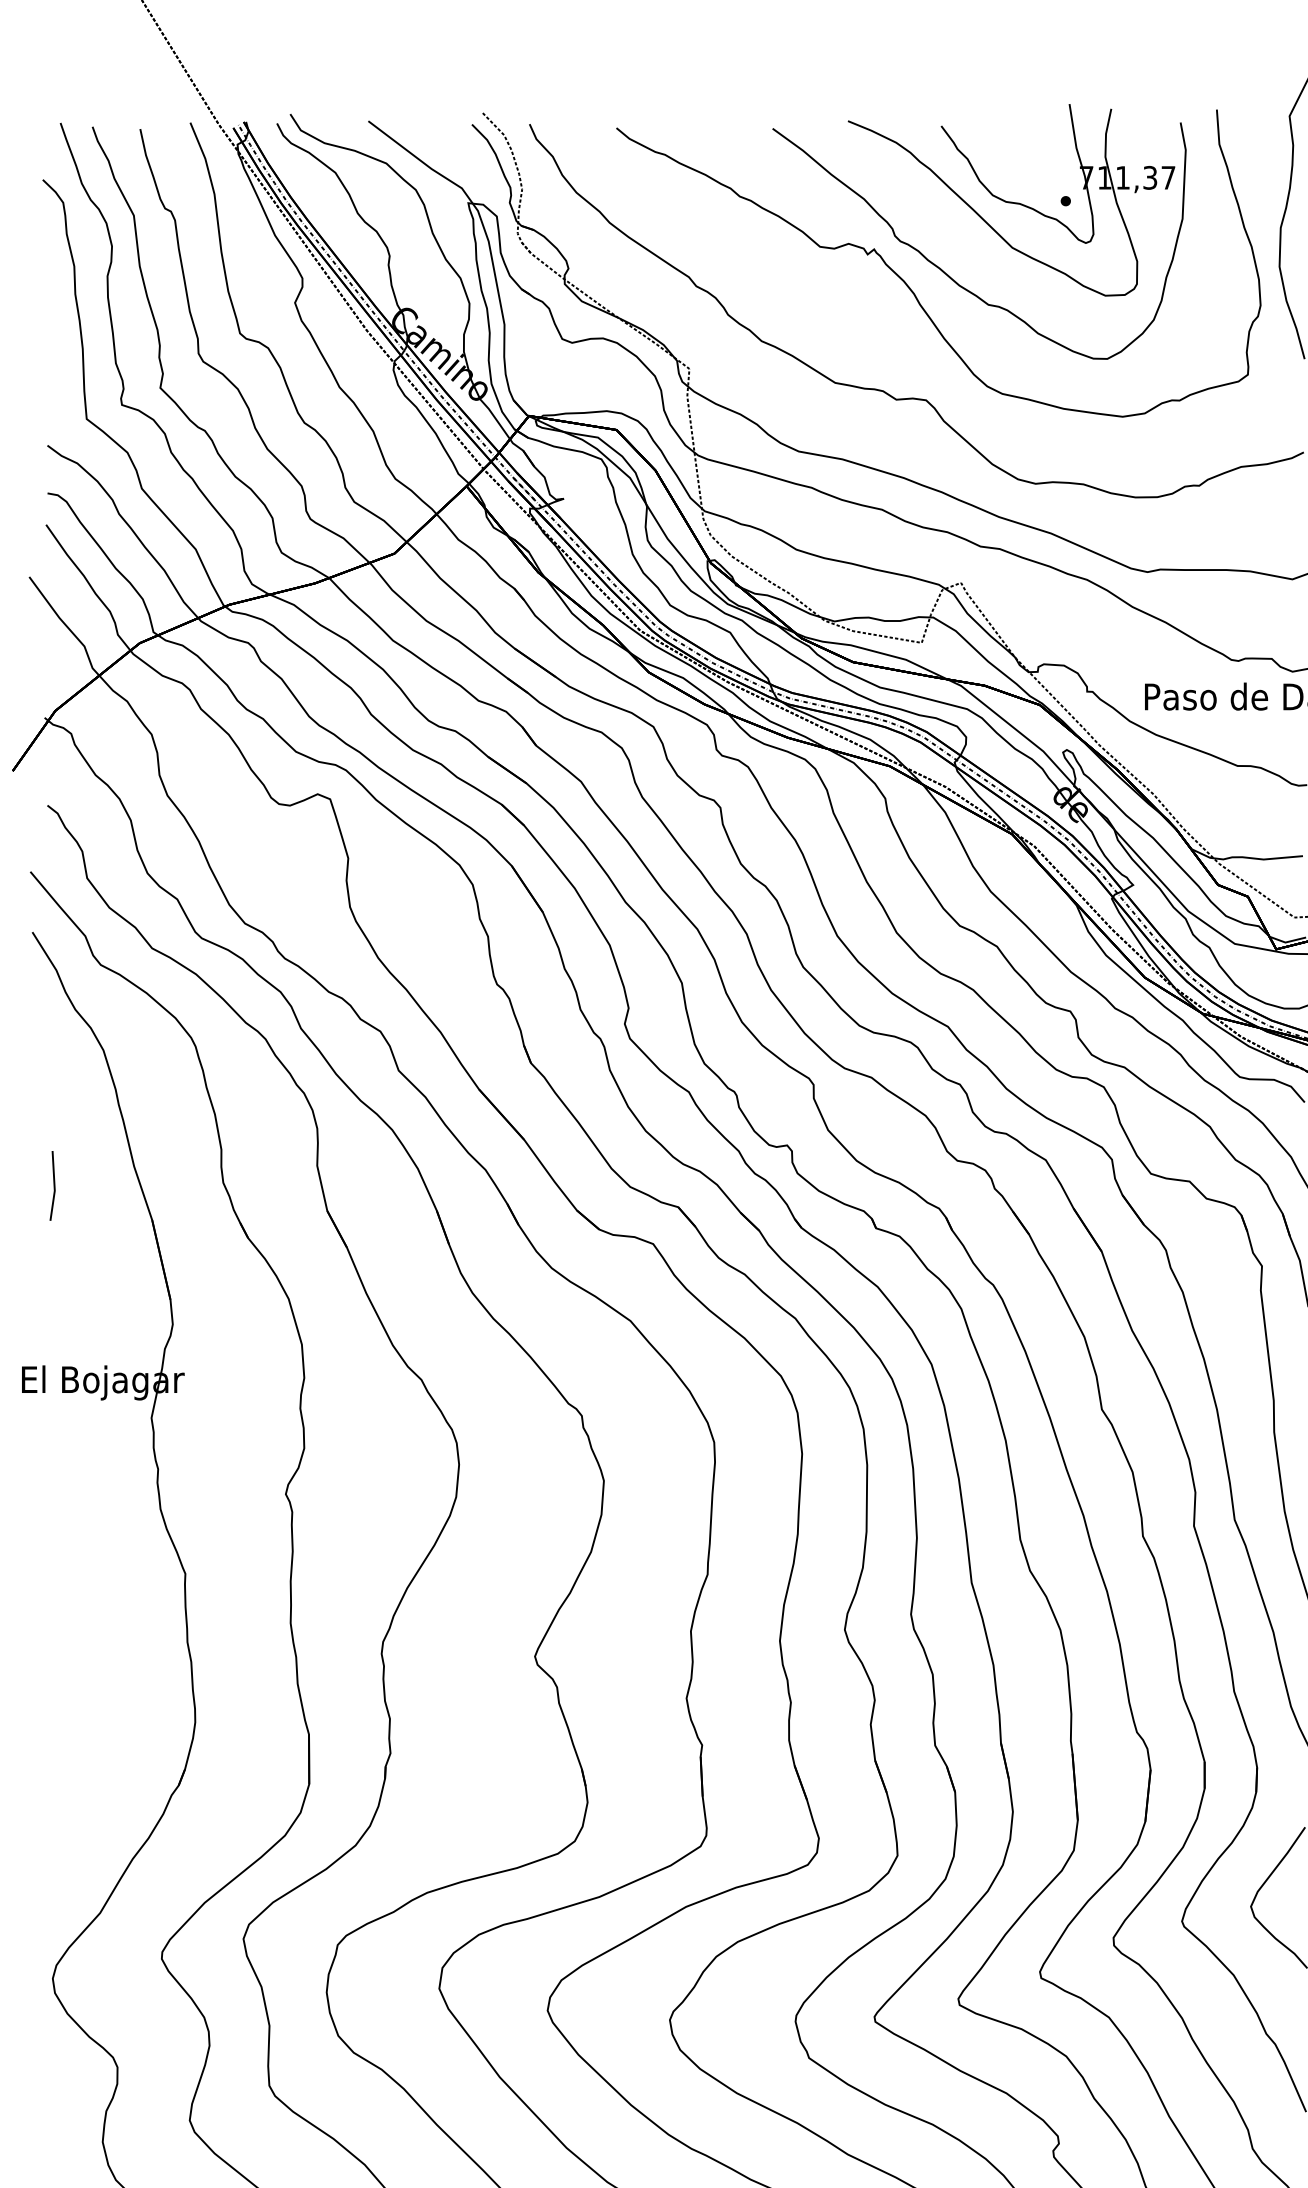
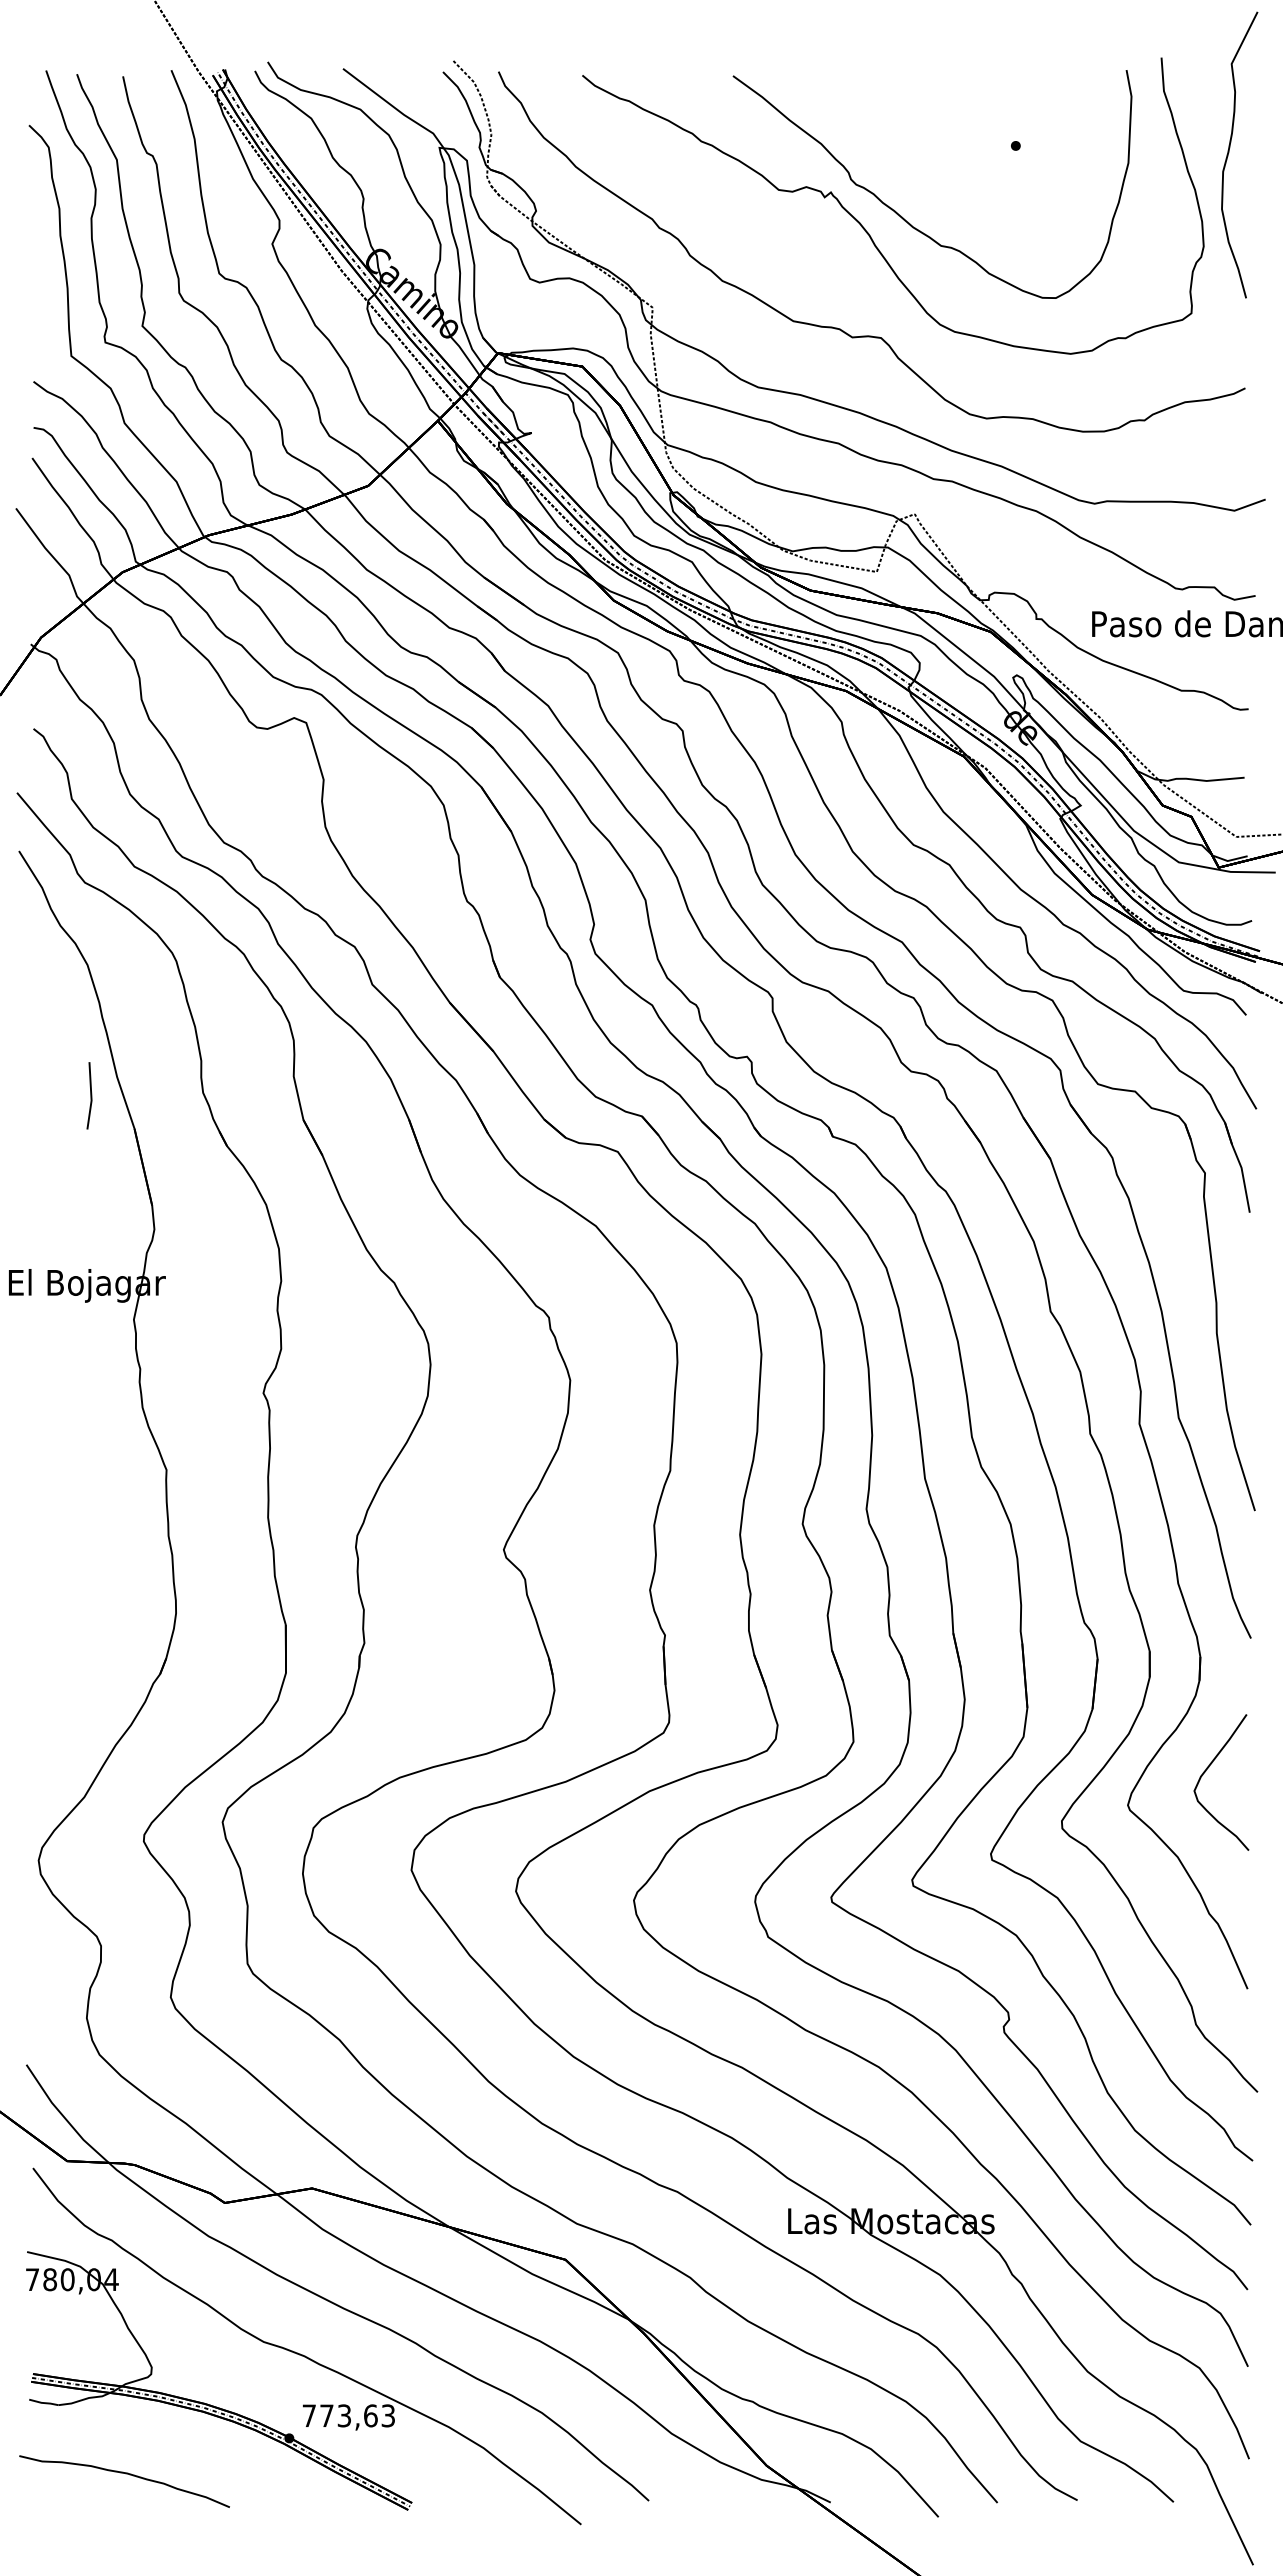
part: (1011, 199) -> (963, 144), removed
line: (53, 1185) -> (90, 1095), moved

